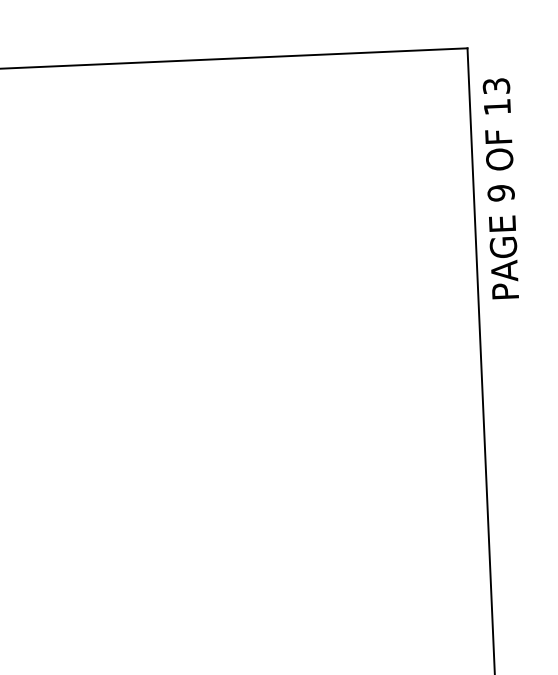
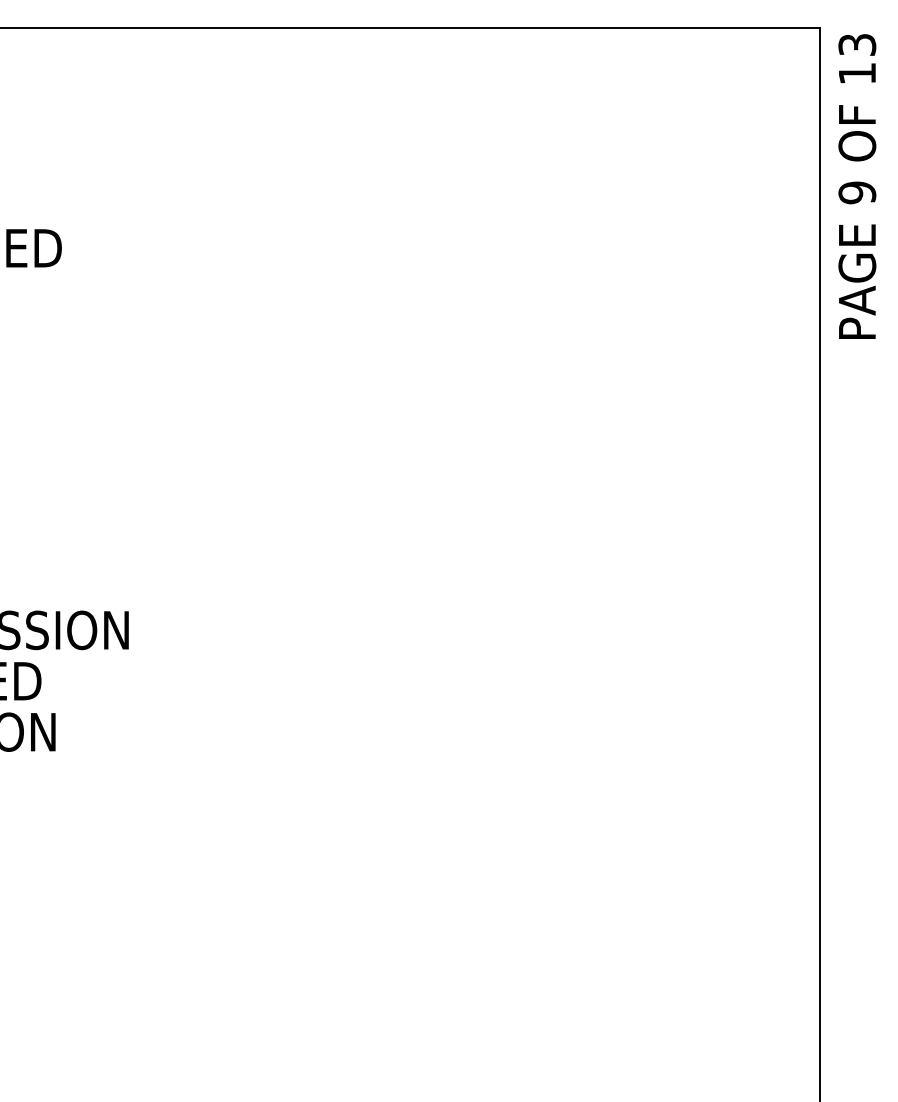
text: (501, 188) -> (857, 186), moved

